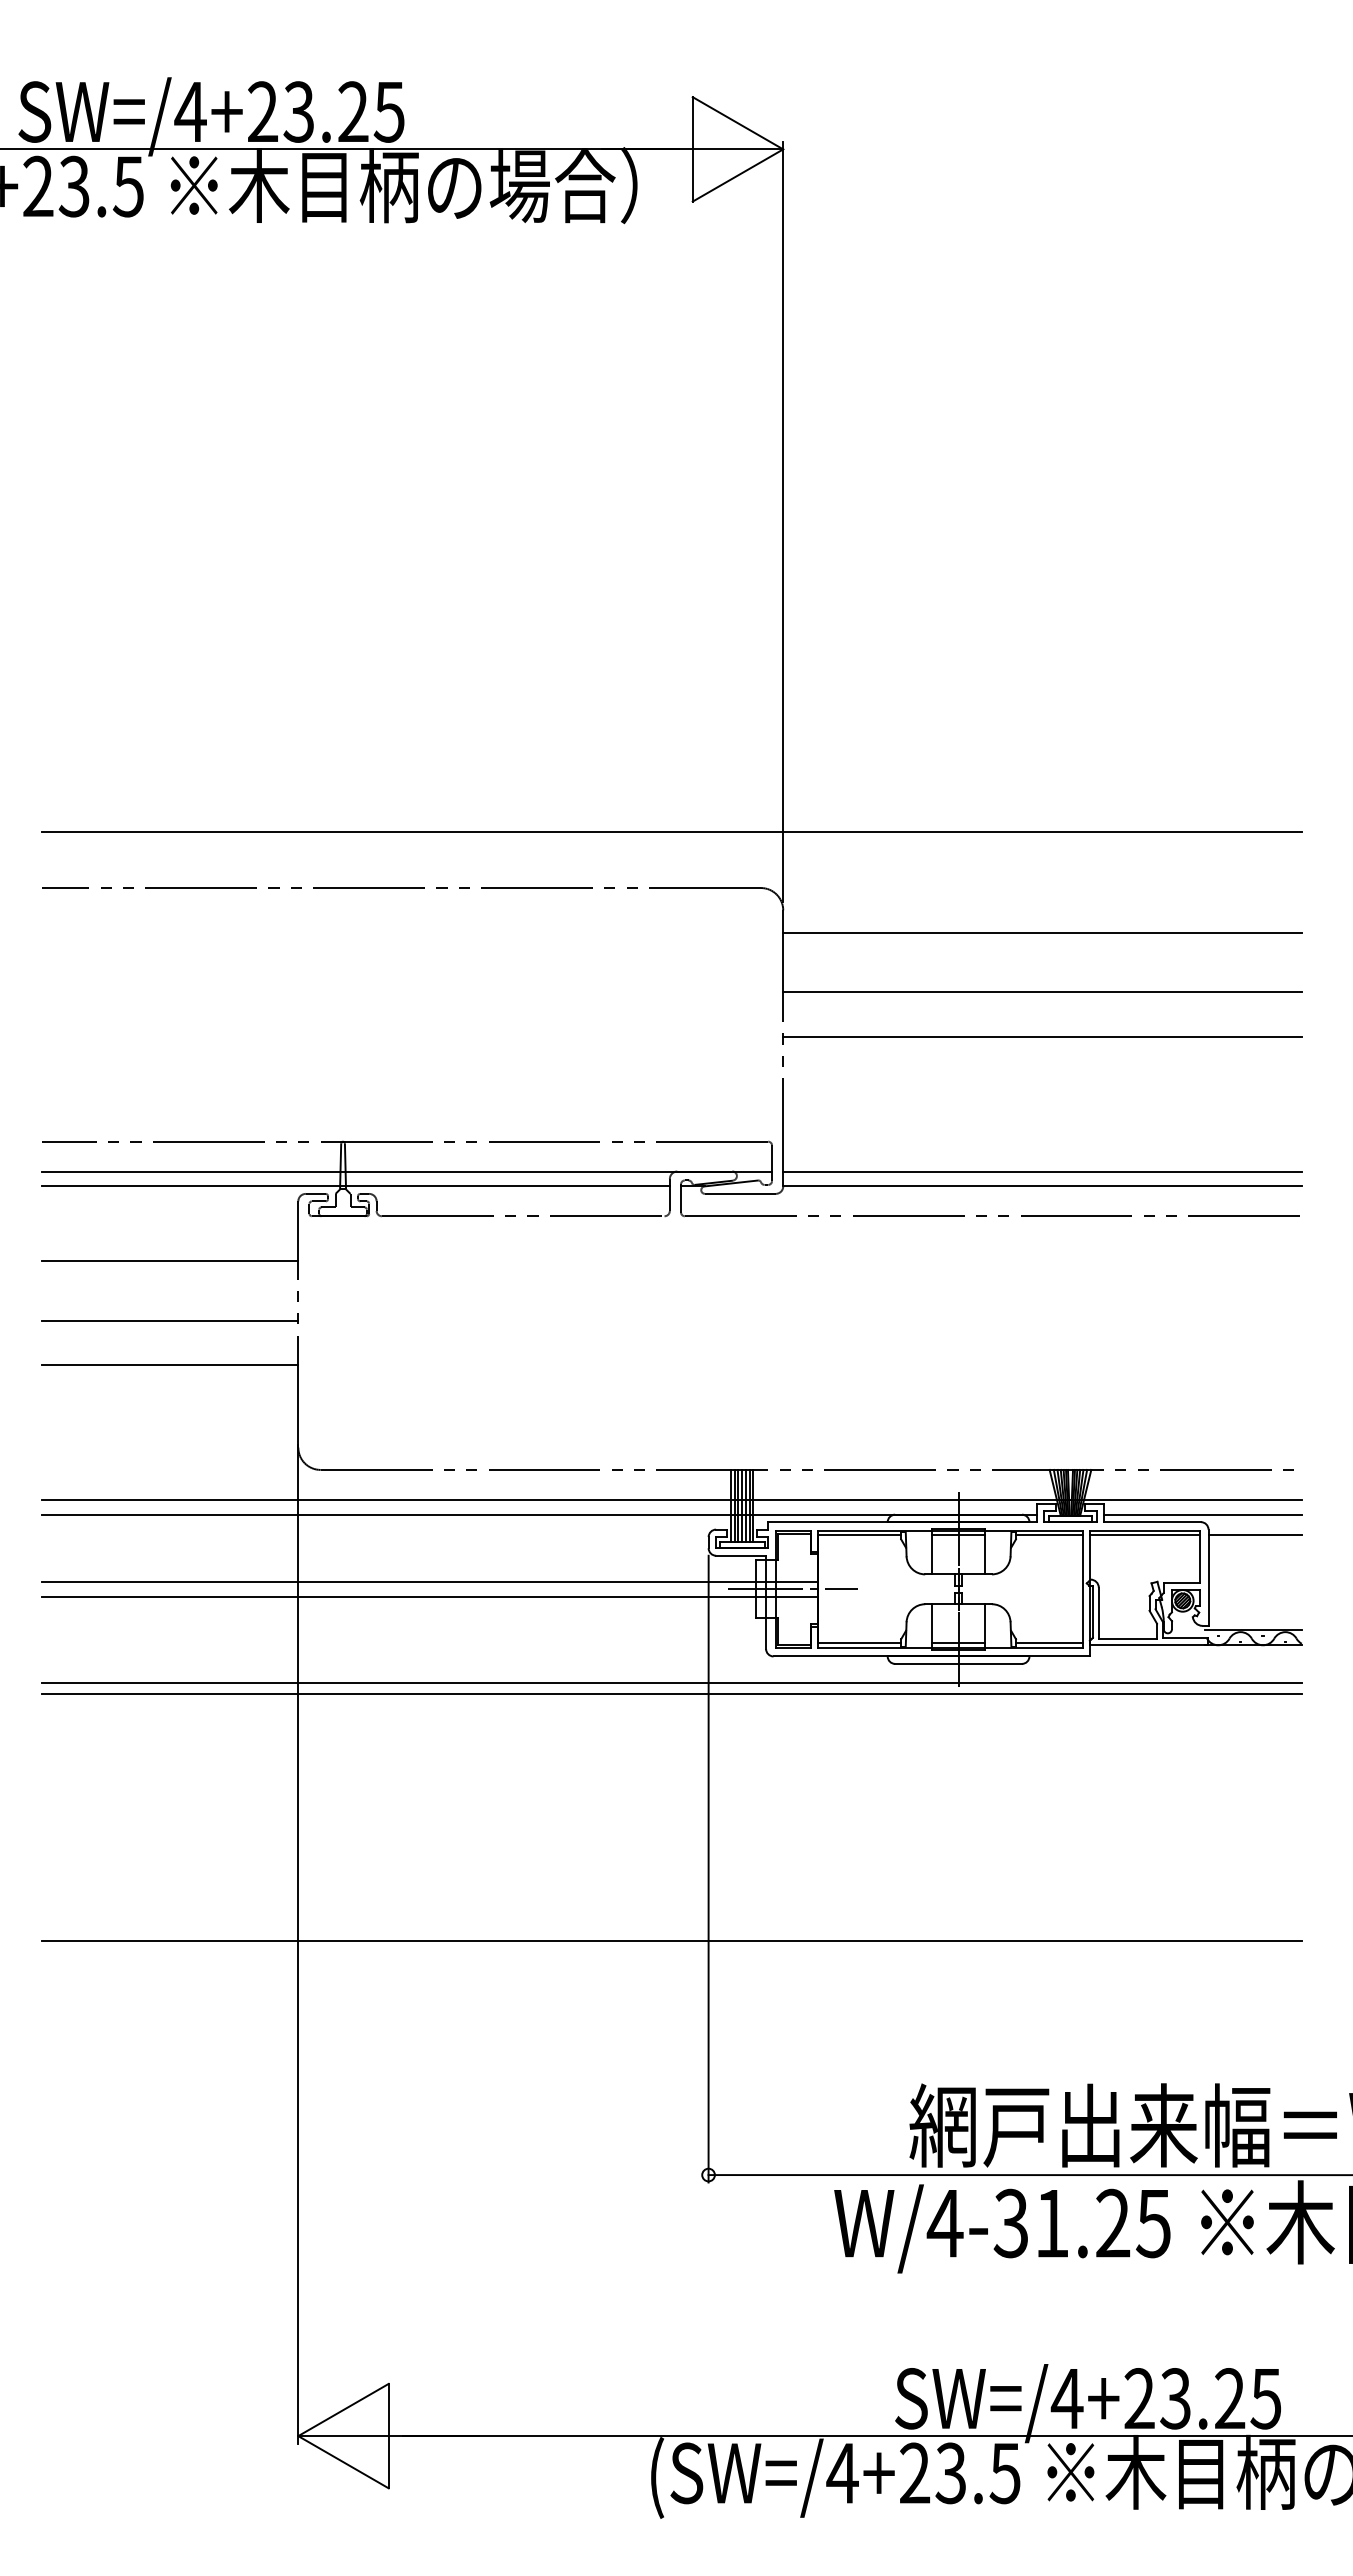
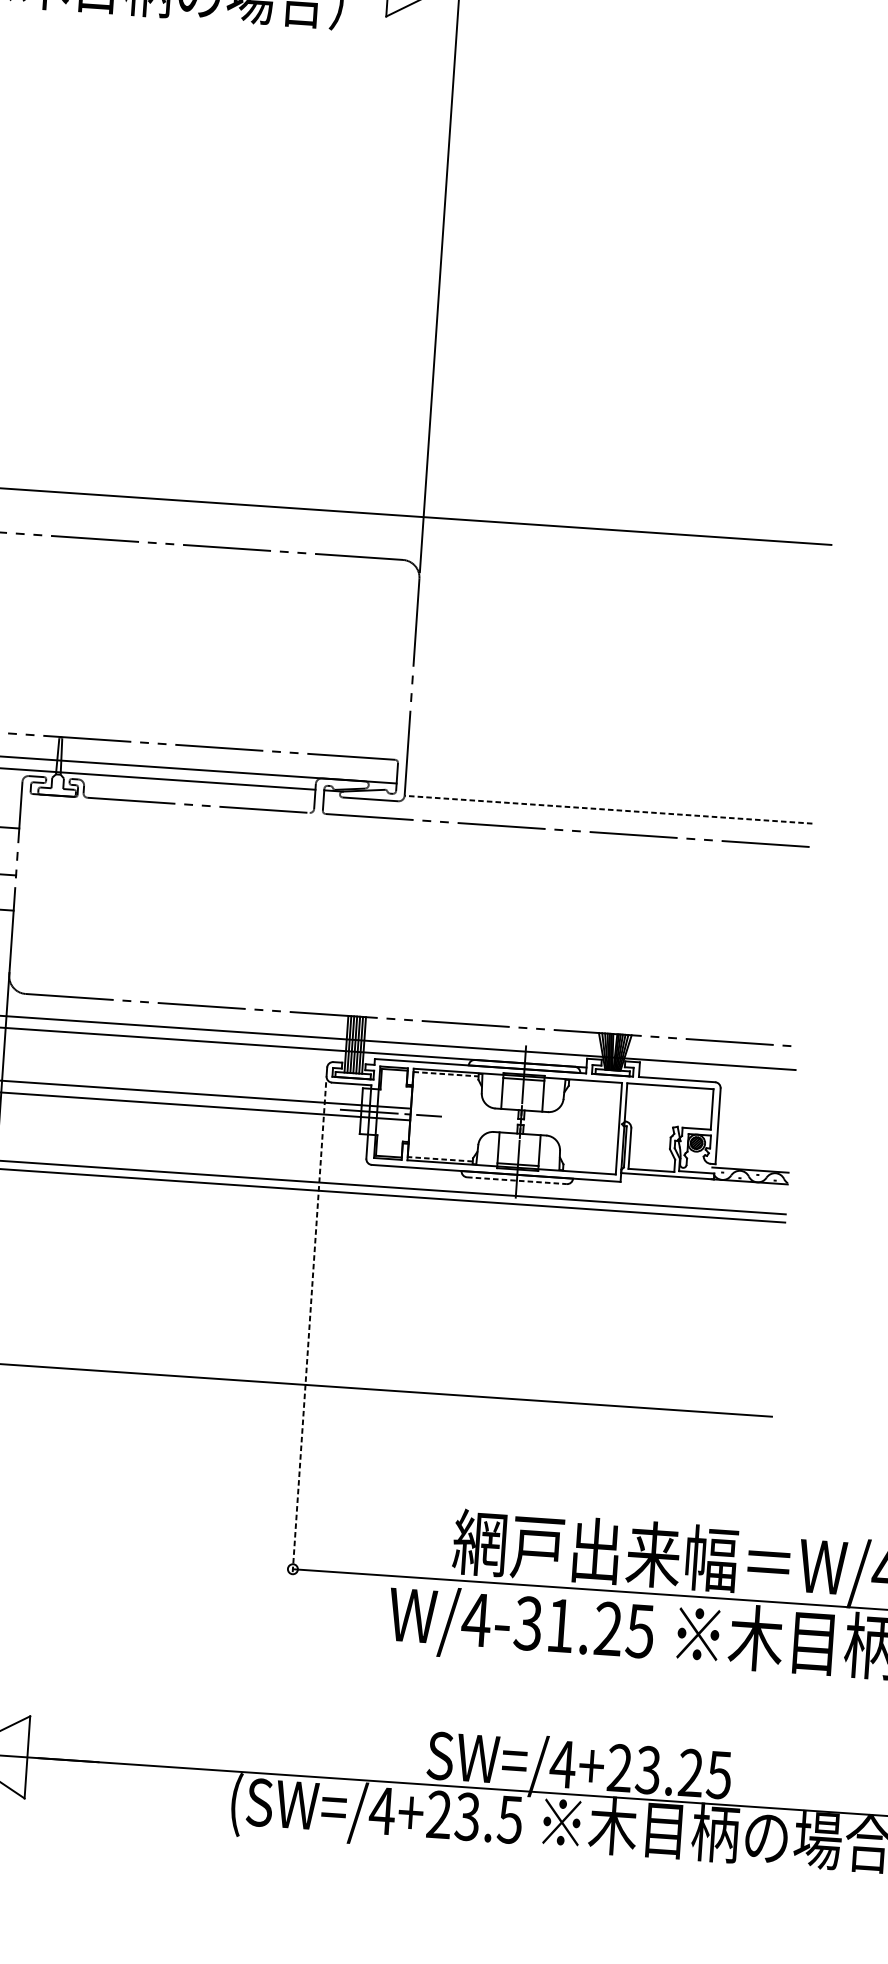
line: (1042, 932) -> (622, 610), removed
line: (1042, 992) -> (618, 657), removed
line: (1042, 1037) -> (616, 692), removed
line: (1042, 1171) -> (609, 797), removed
line: (1042, 1186) -> (608, 809), solid -> dashed
line: (1202, 1514) -> (716, 1076), removed
line: (860, 1535) -> (446, 1074), solid -> dashed
line: (1049, 1535) -> (595, 1084), removed
line: (1143, 1535) -> (669, 1089), removed
line: (1254, 1535) -> (756, 1095), removed
line: (859, 1643) -> (440, 1159), solid -> dashed
line: (1049, 1643) -> (589, 1169), removed
line: (959, 1663) -> (517, 1180), solid -> dashed
line: (708, 1869) -> (309, 1328), solid -> dashed

